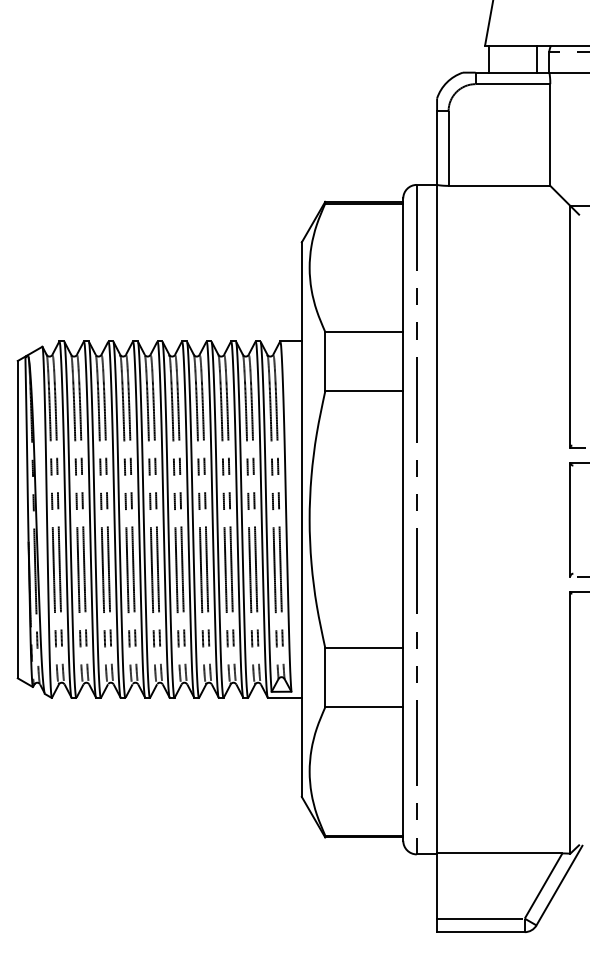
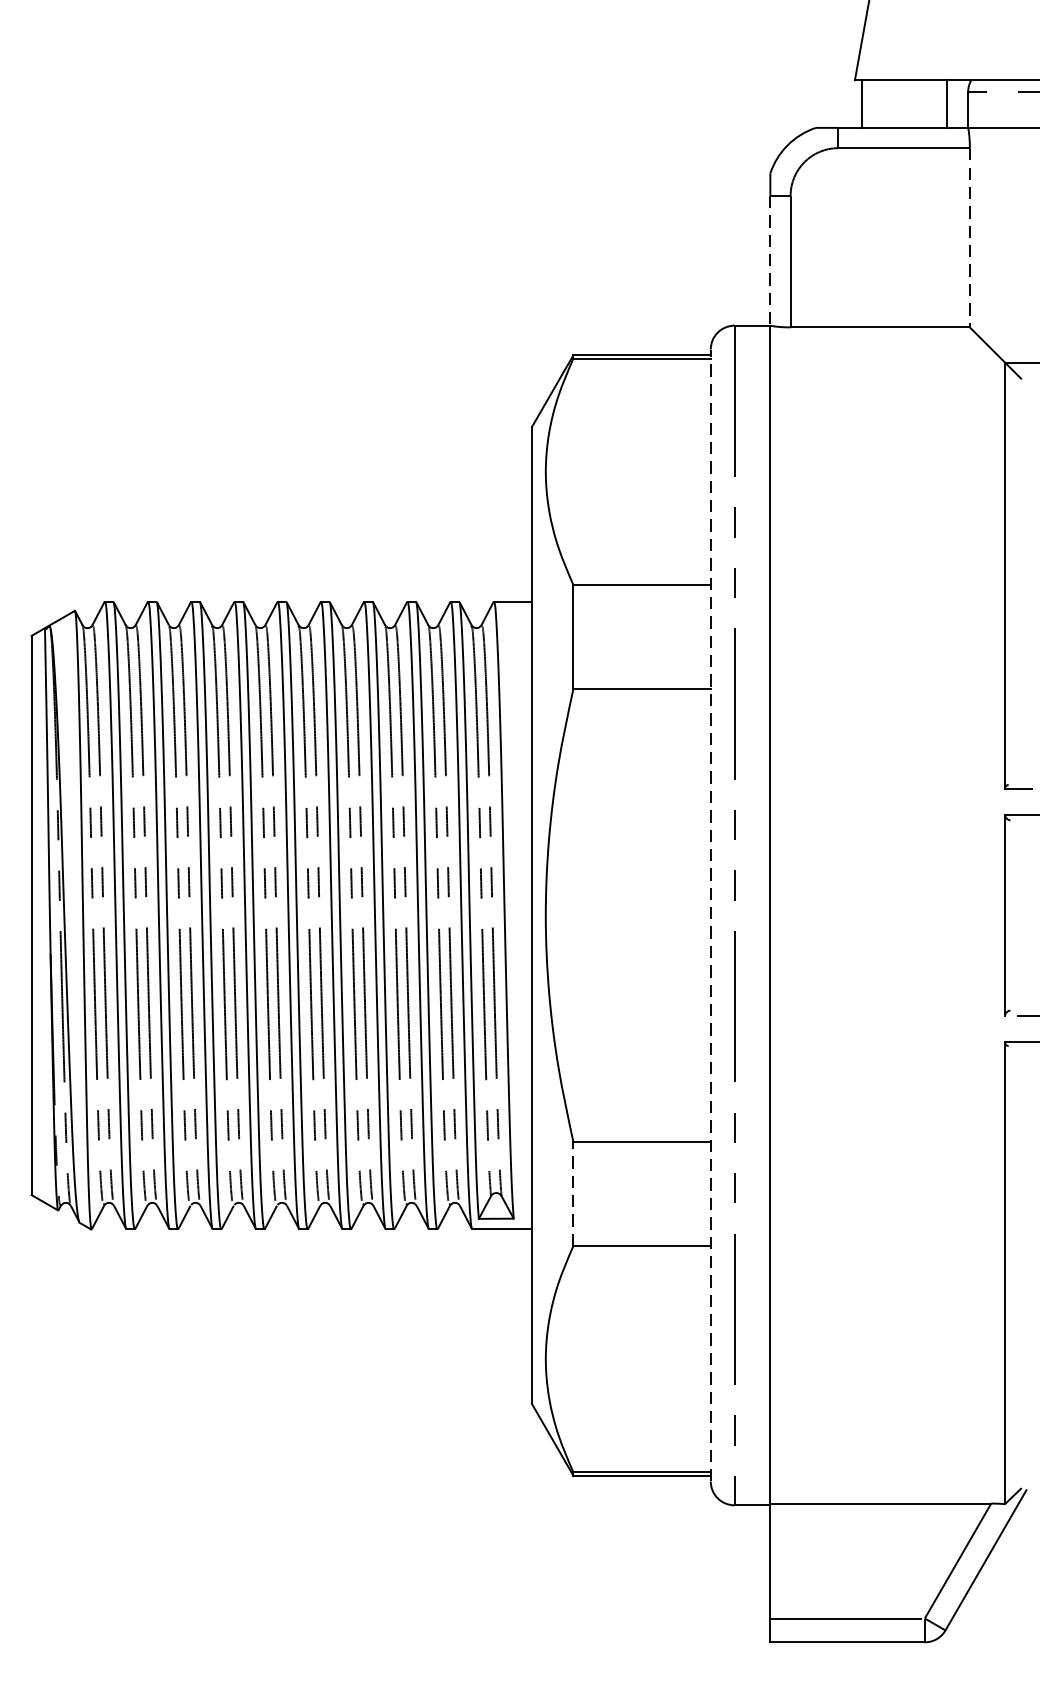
line: (550, 135) -> (970, 238), solid -> dashed
line: (437, 148) -> (771, 261), solid -> dashed
line: (403, 519) -> (711, 915), solid -> dashed
line: (325, 677) -> (573, 1193), solid -> dashed

